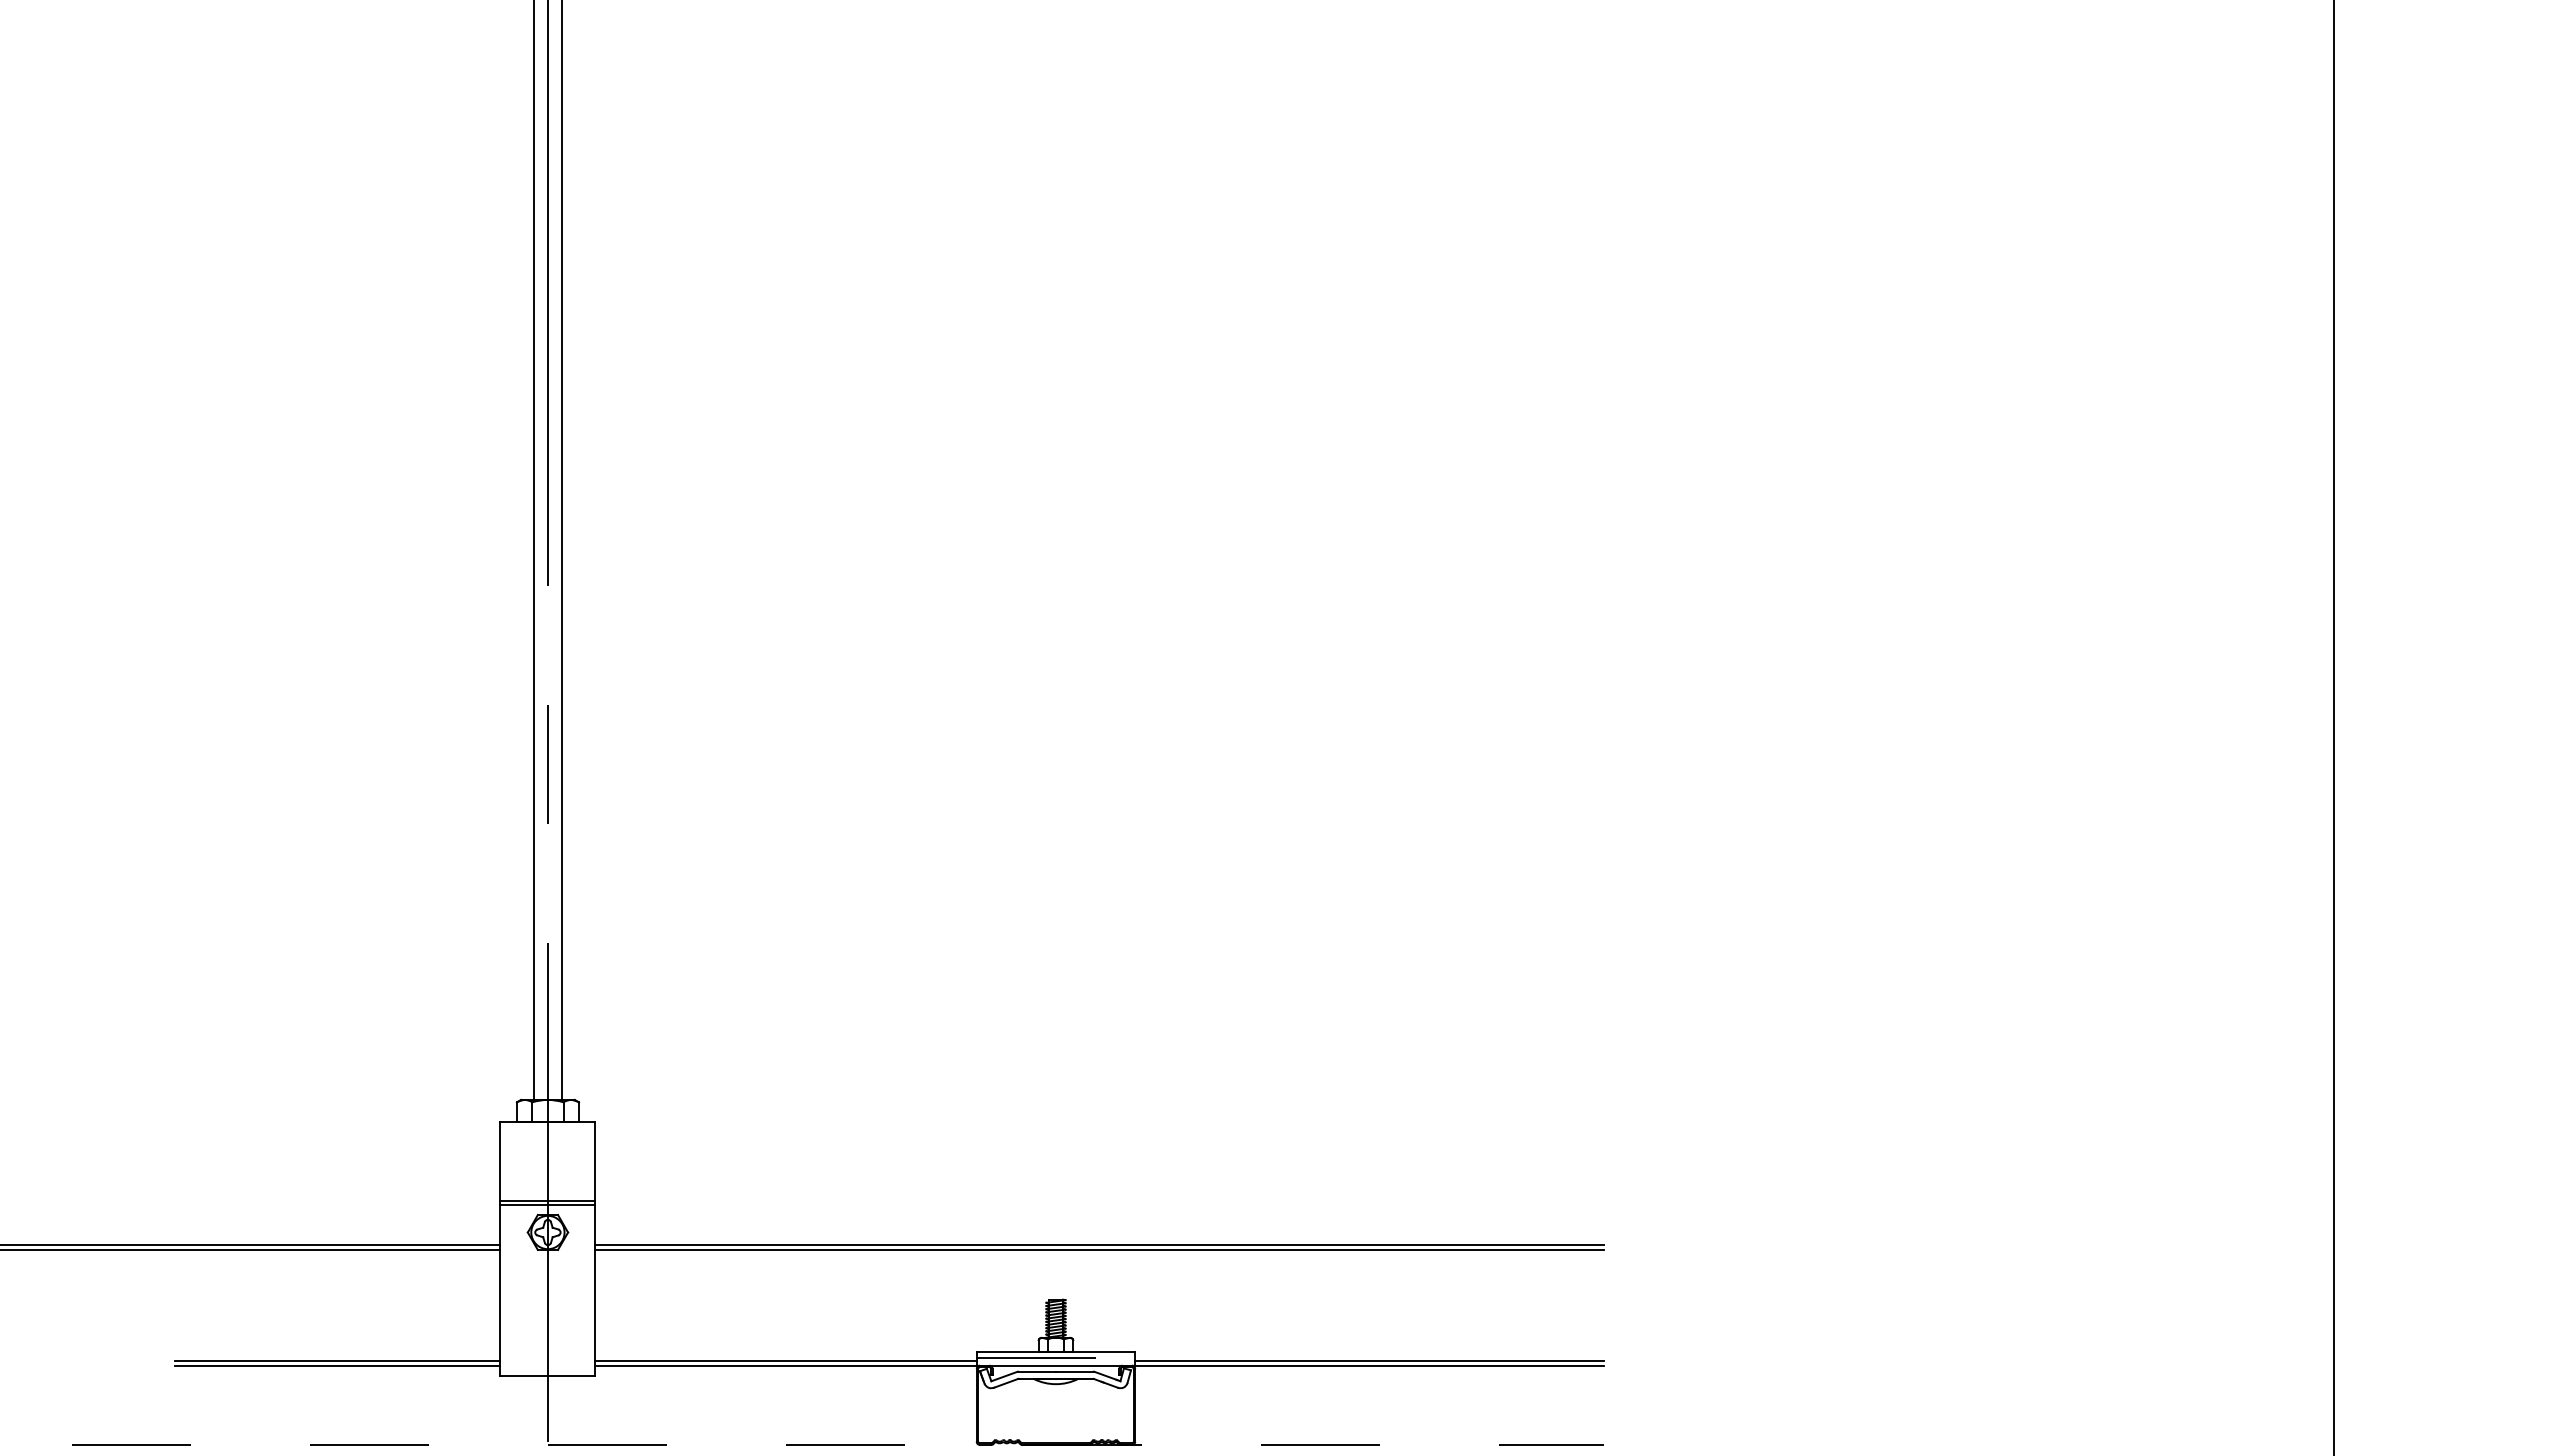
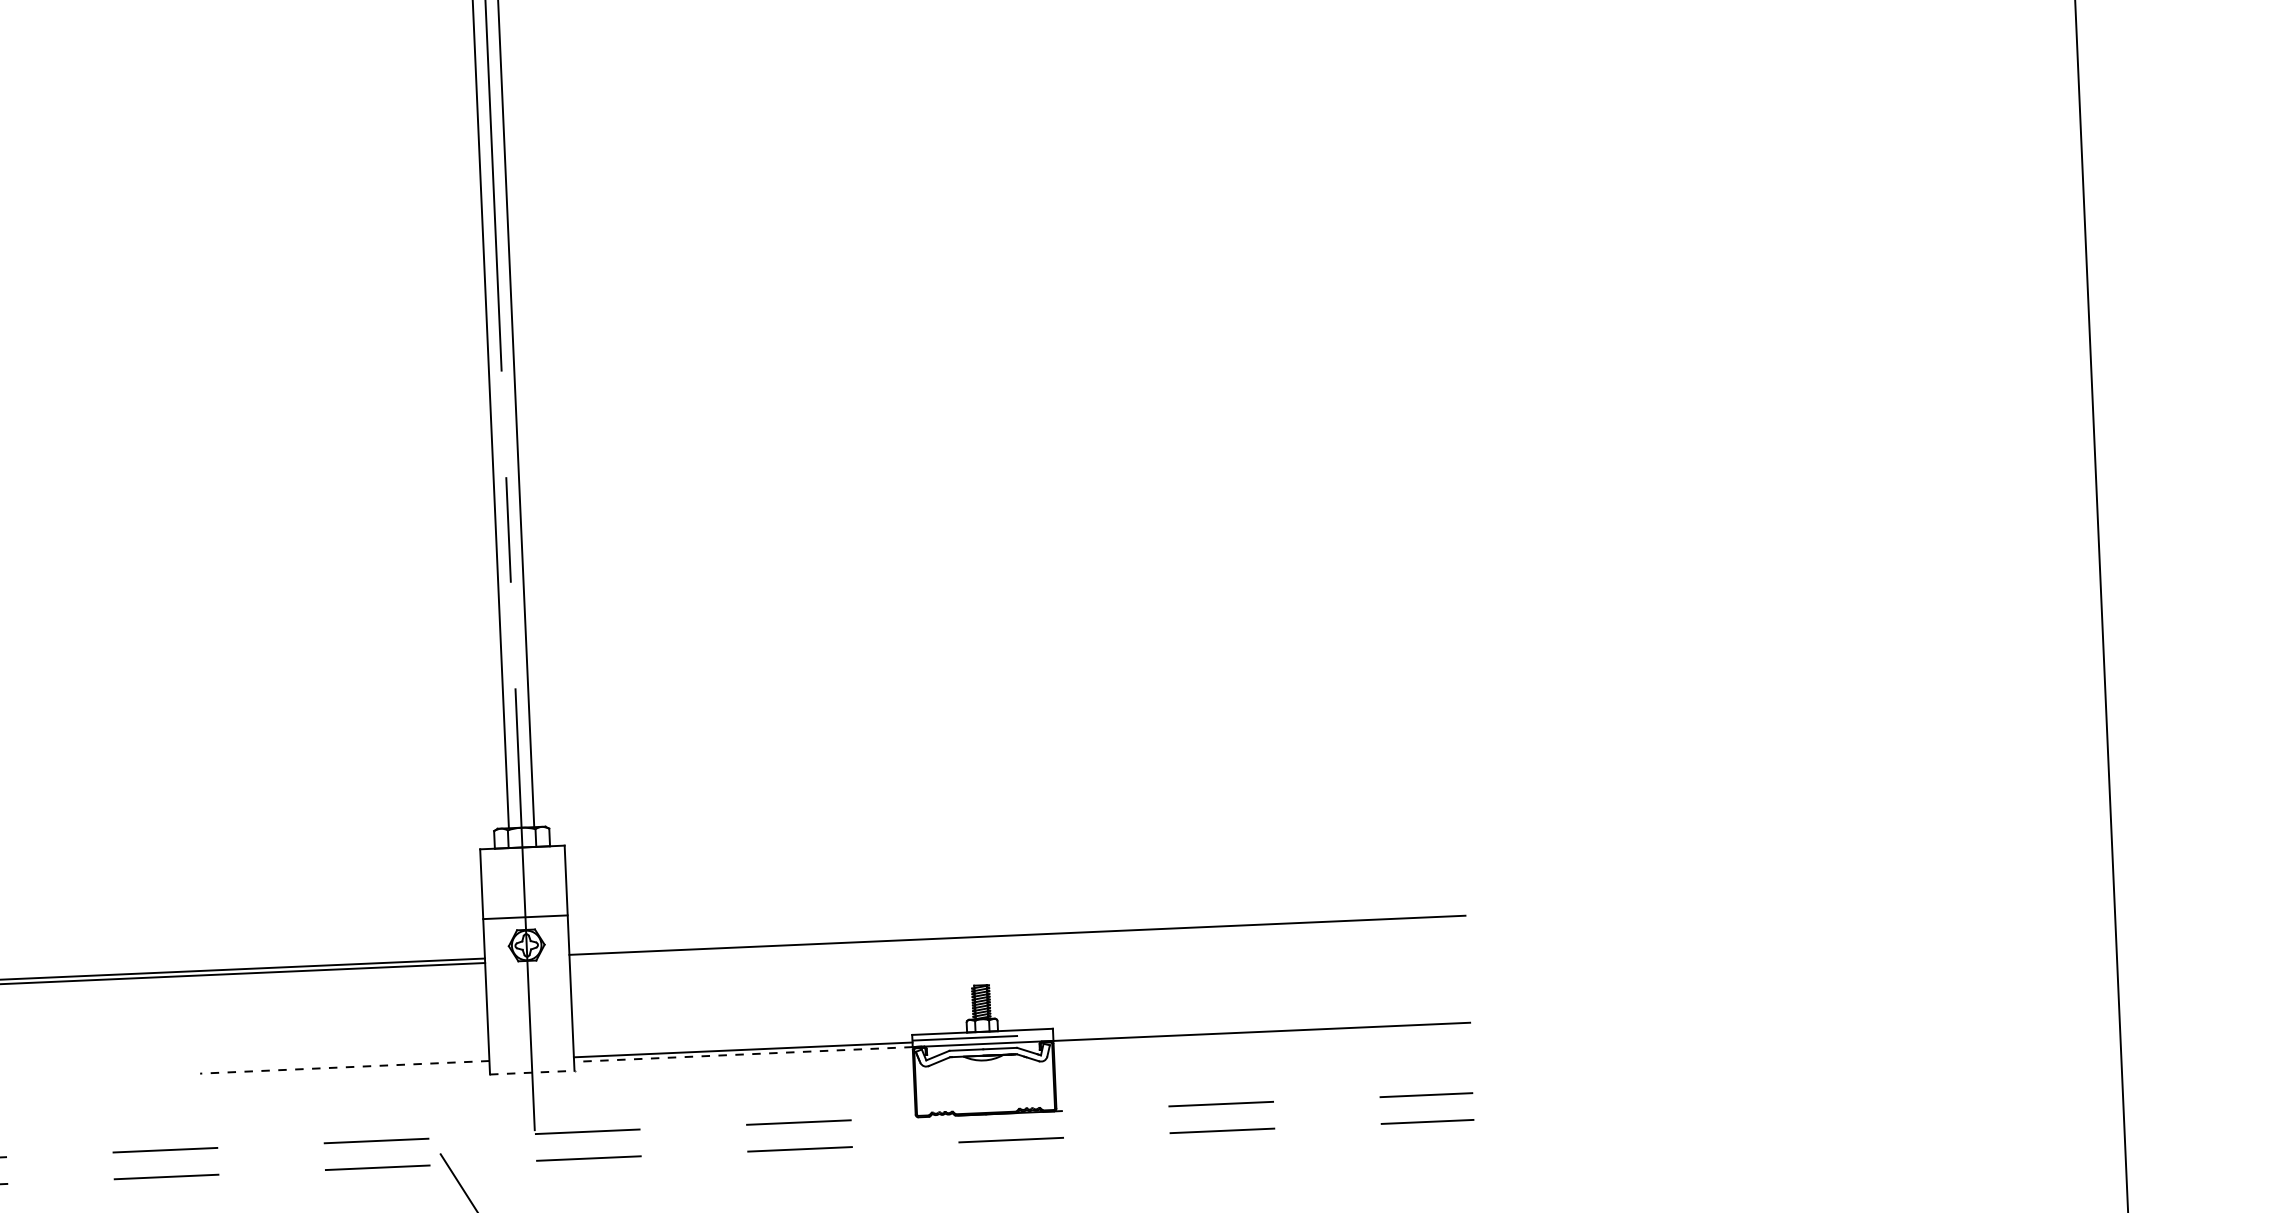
line: (547, 1205) -> (525, 921), removed
line: (1099, 1250) -> (1017, 940), removed
line: (337, 1360) -> (344, 1067), solid -> dashed
line: (1369, 1360) -> (1261, 1027), removed
line: (337, 1365) -> (344, 1071), removed
line: (786, 1365) -> (743, 1054), solid -> dashed
line: (547, 1375) -> (531, 1072), solid -> dashed

